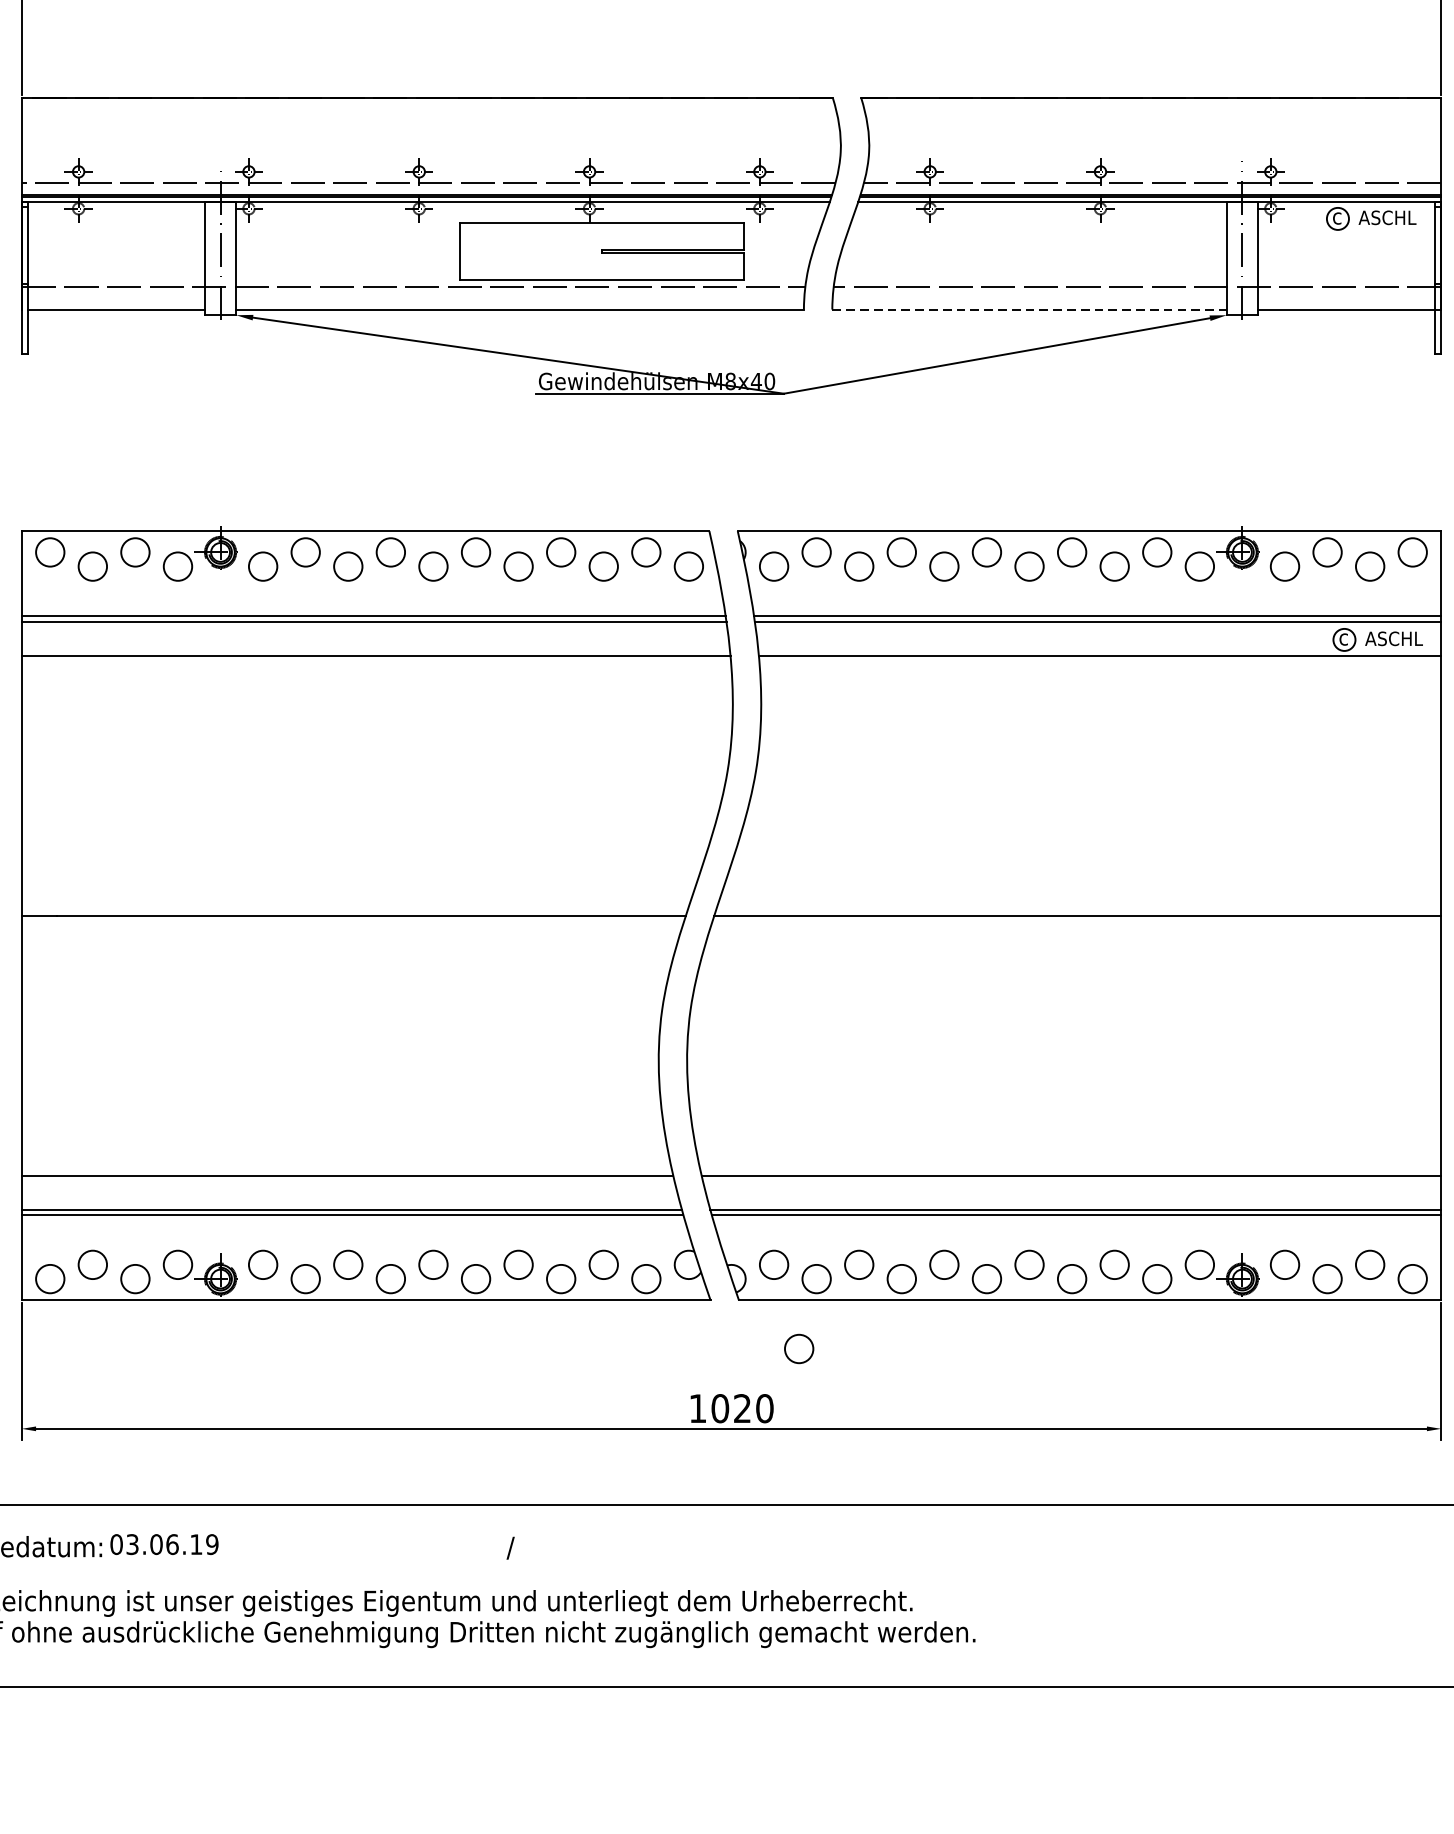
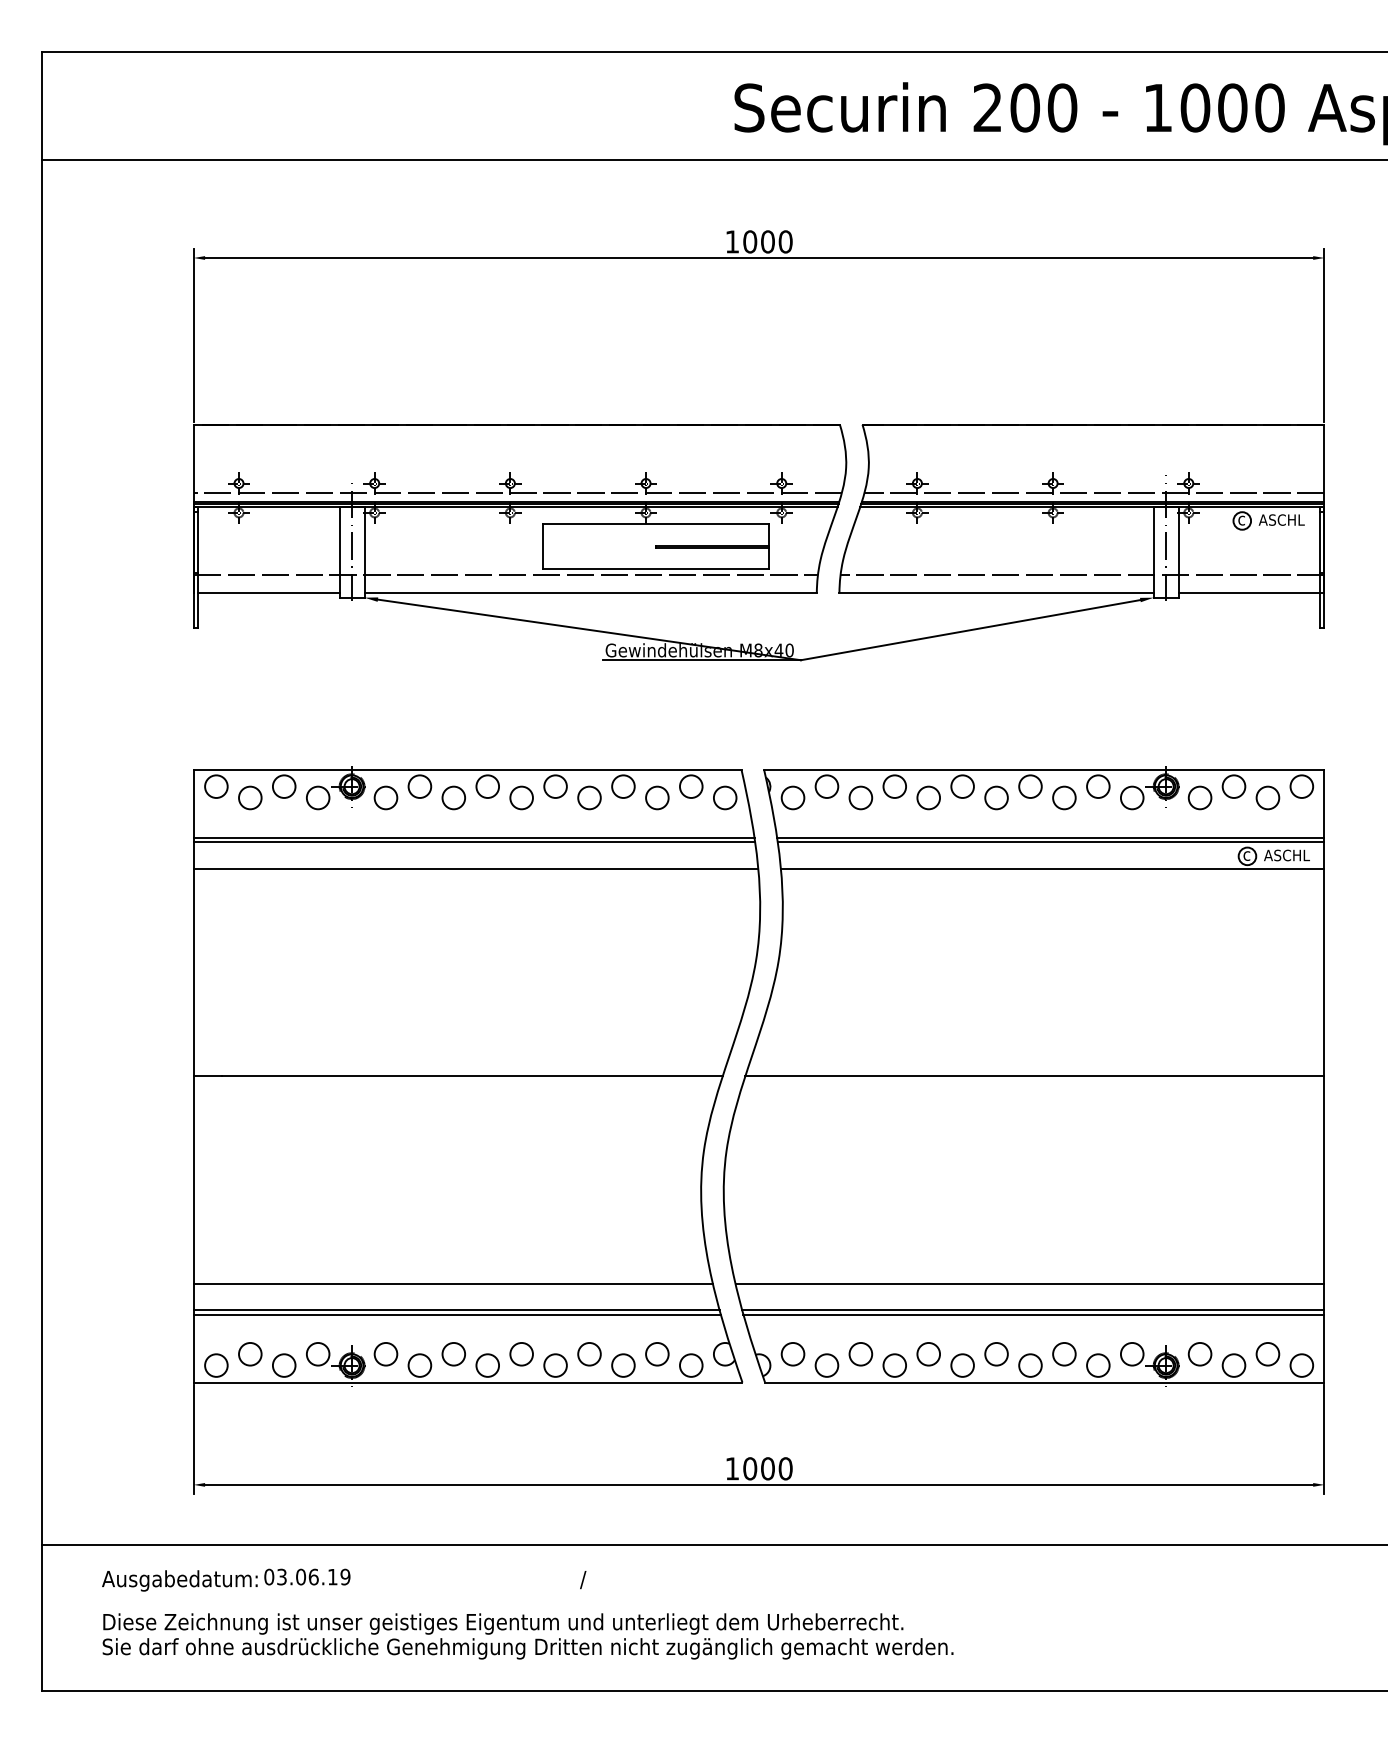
line: (1030, 309) -> (997, 593), dashed -> solid
circle: (798, 1349) -> (812, 1421), removed
text: (742, 1408) -> (767, 1468), 1020 -> 1000

